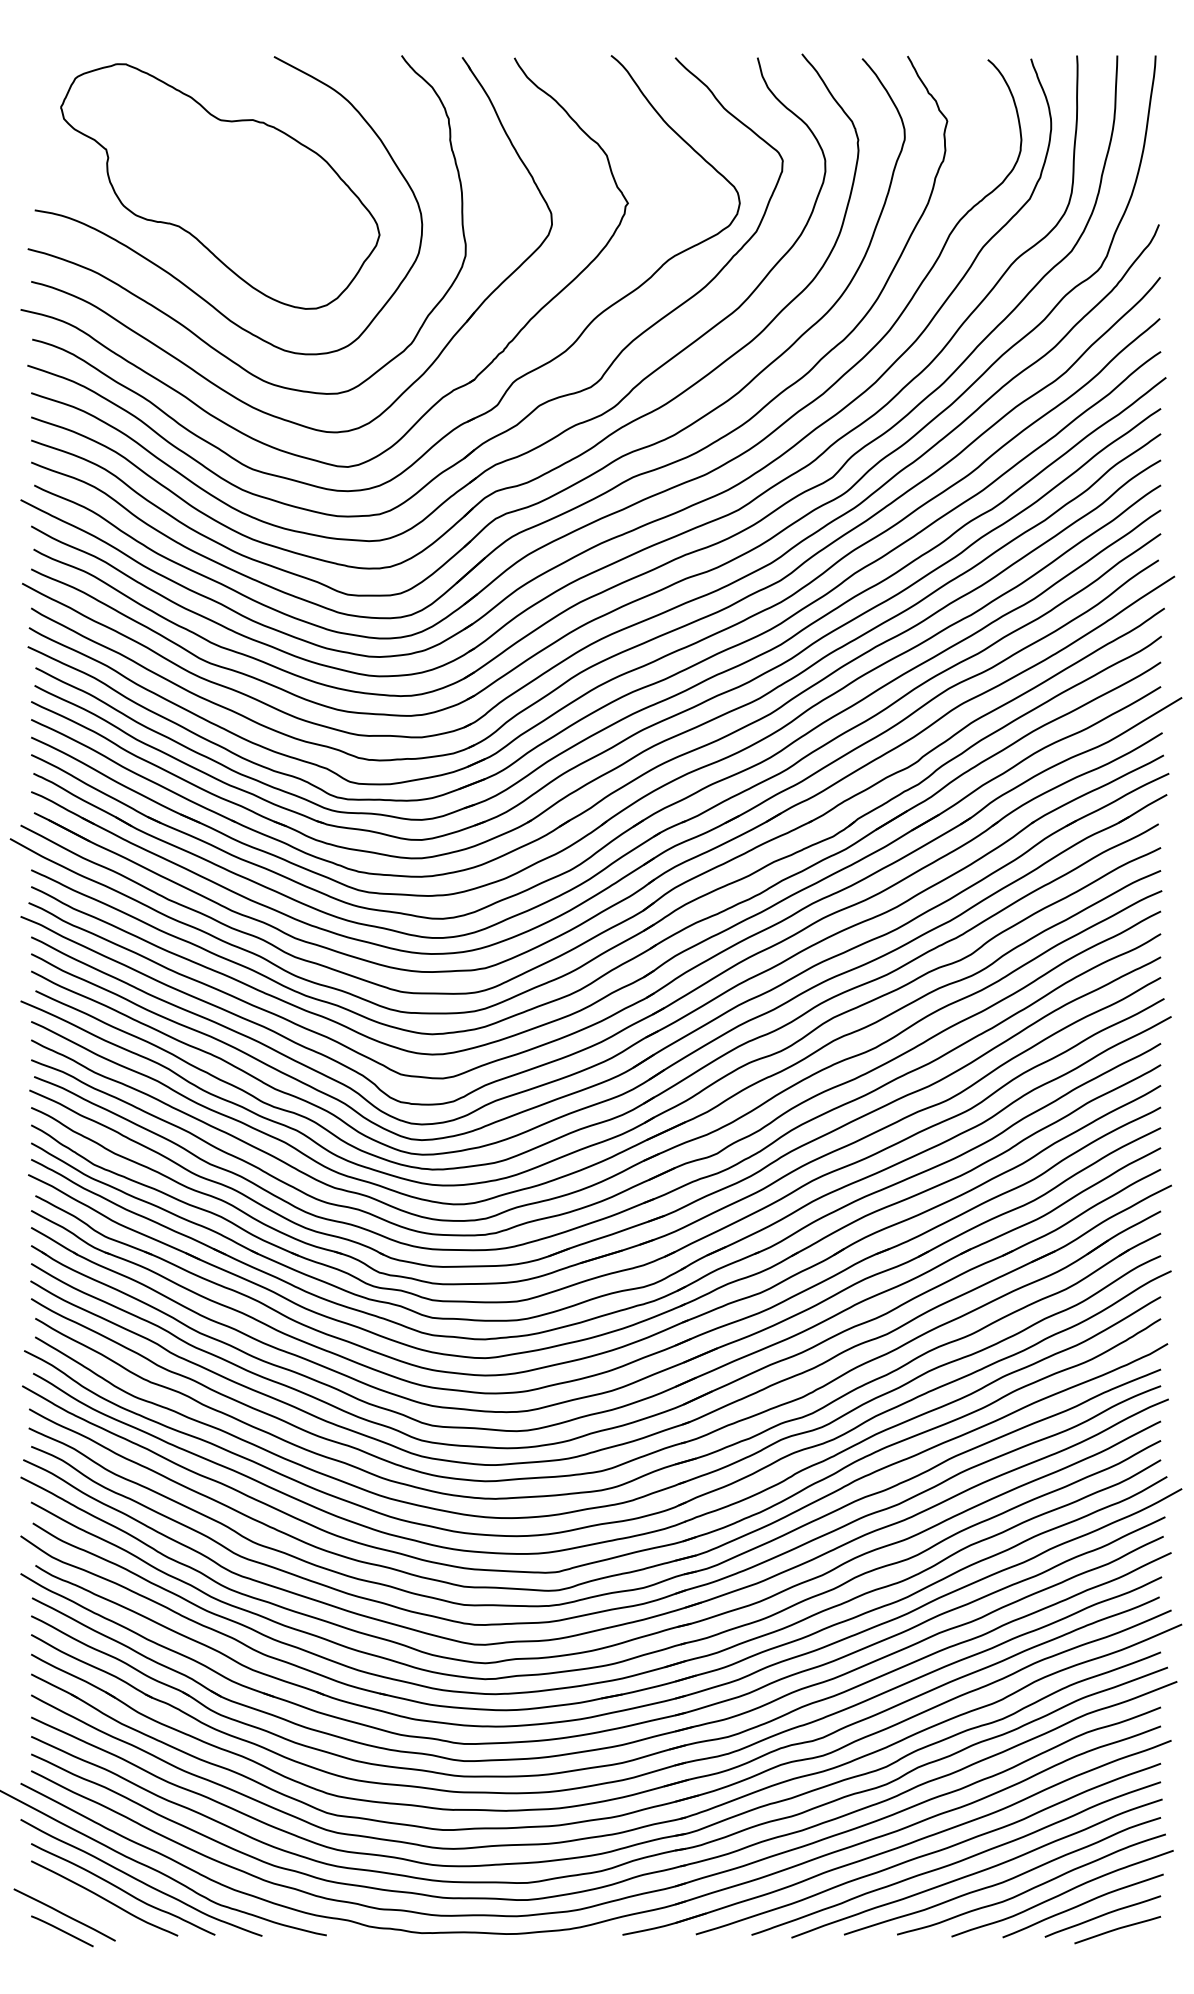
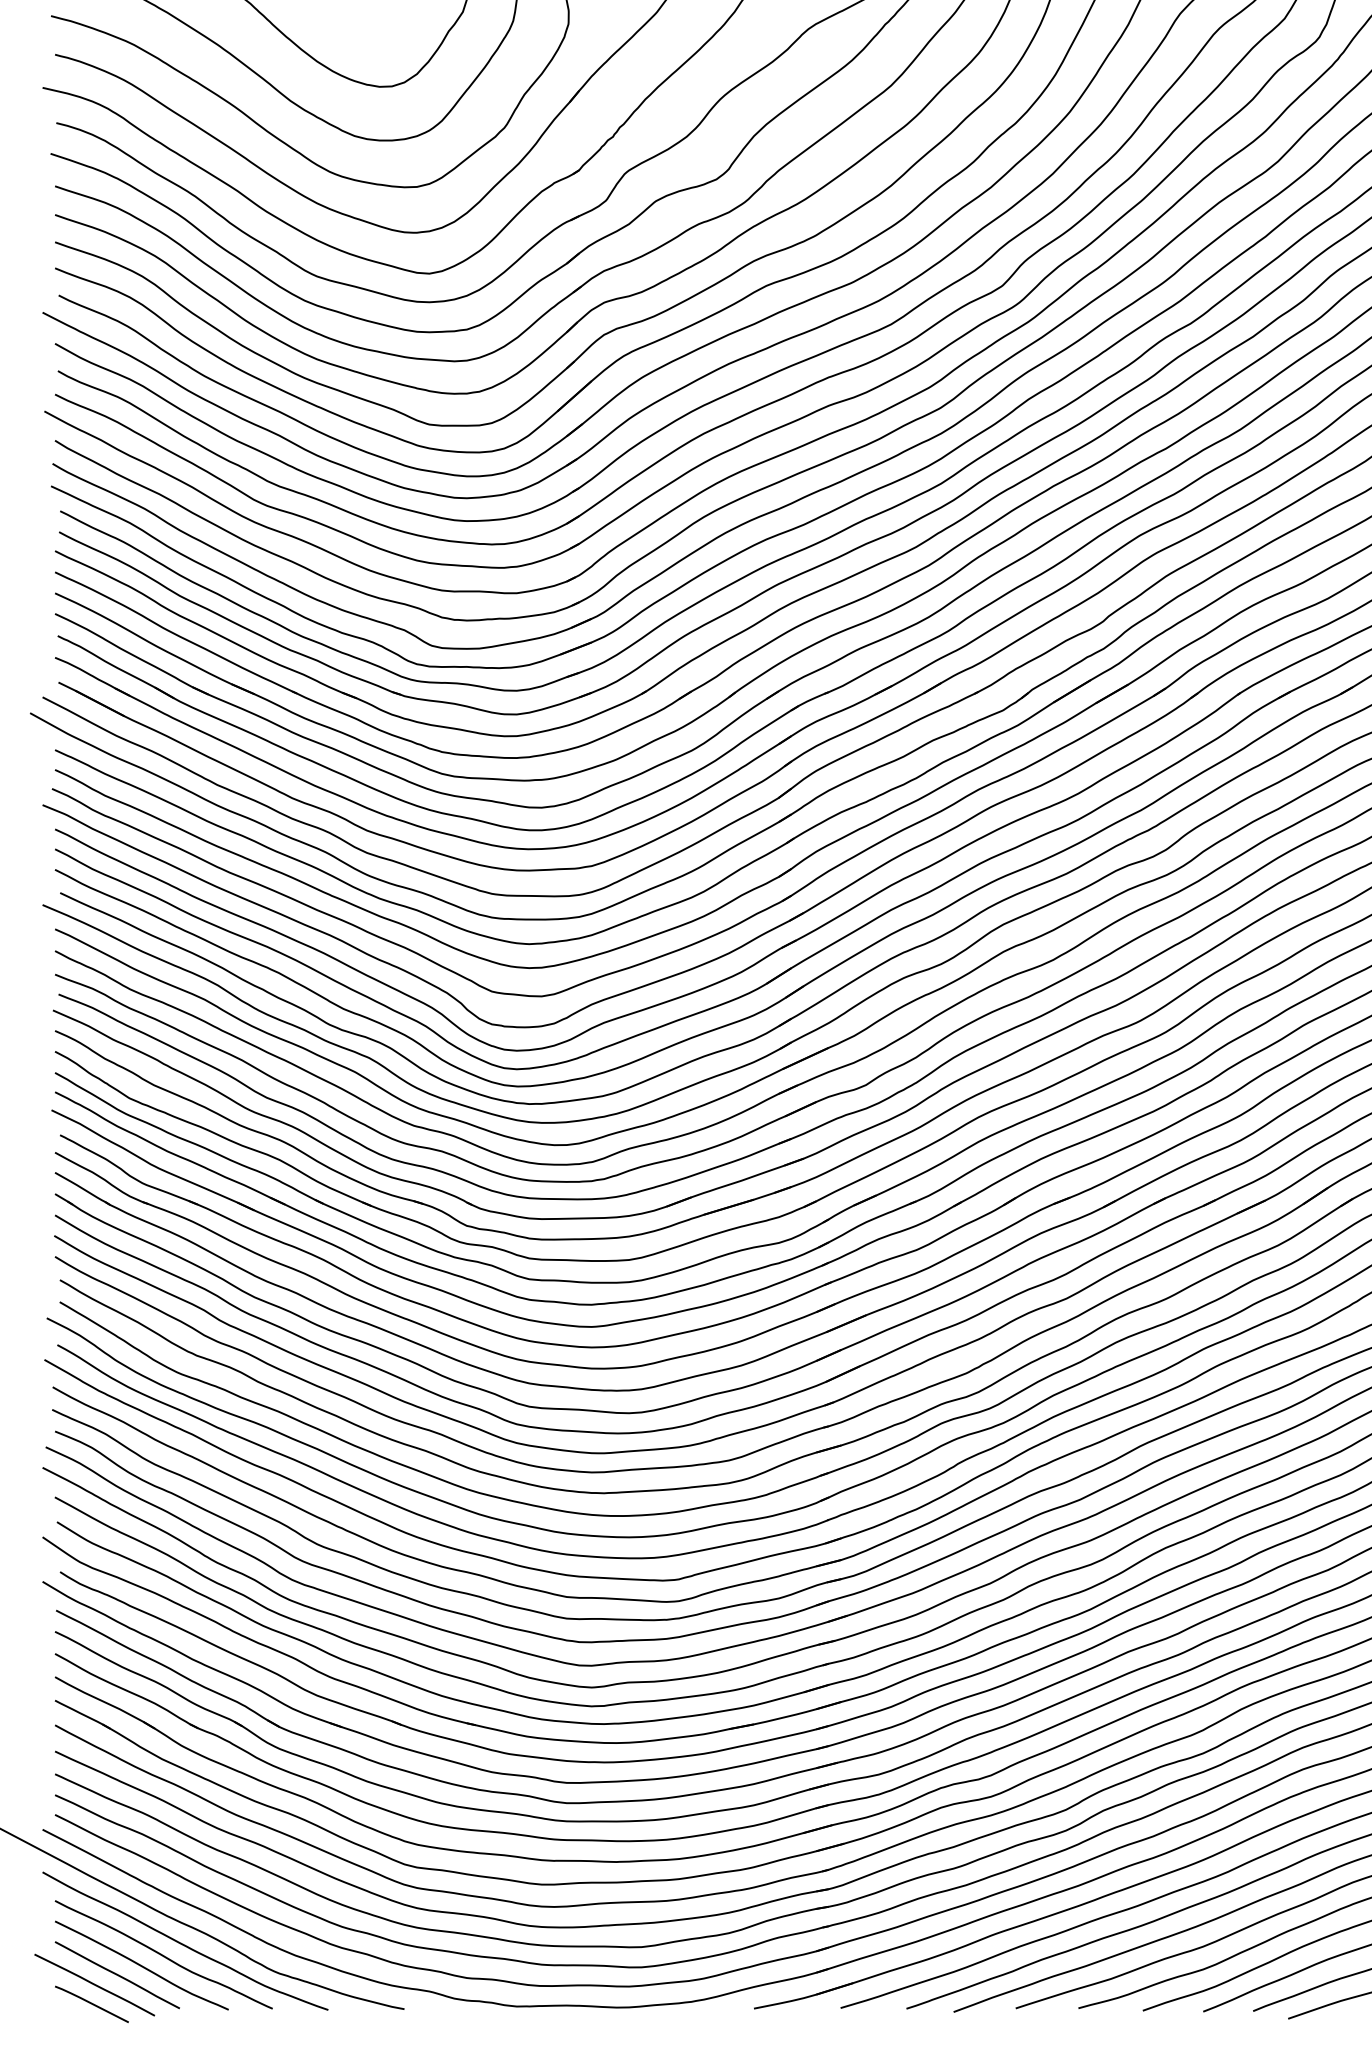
line: (83, 1906) -> (116, 1975), added

